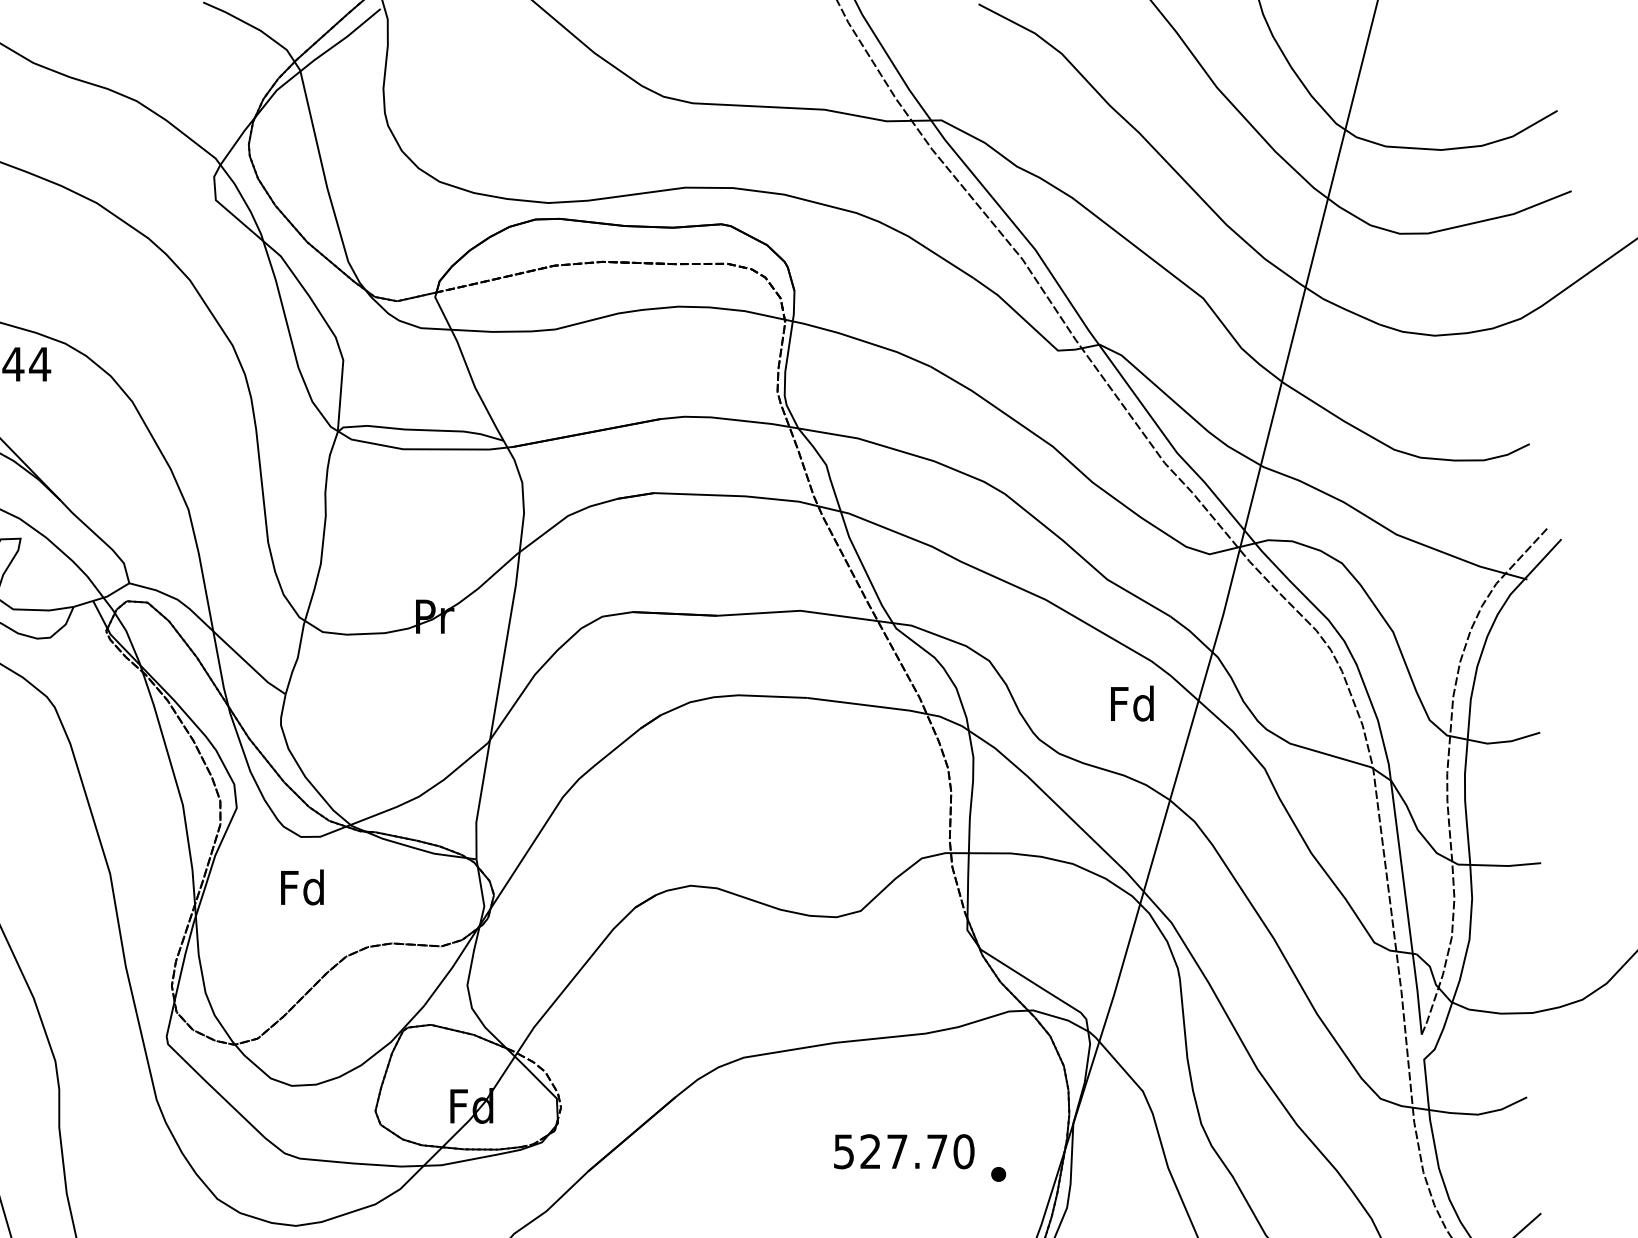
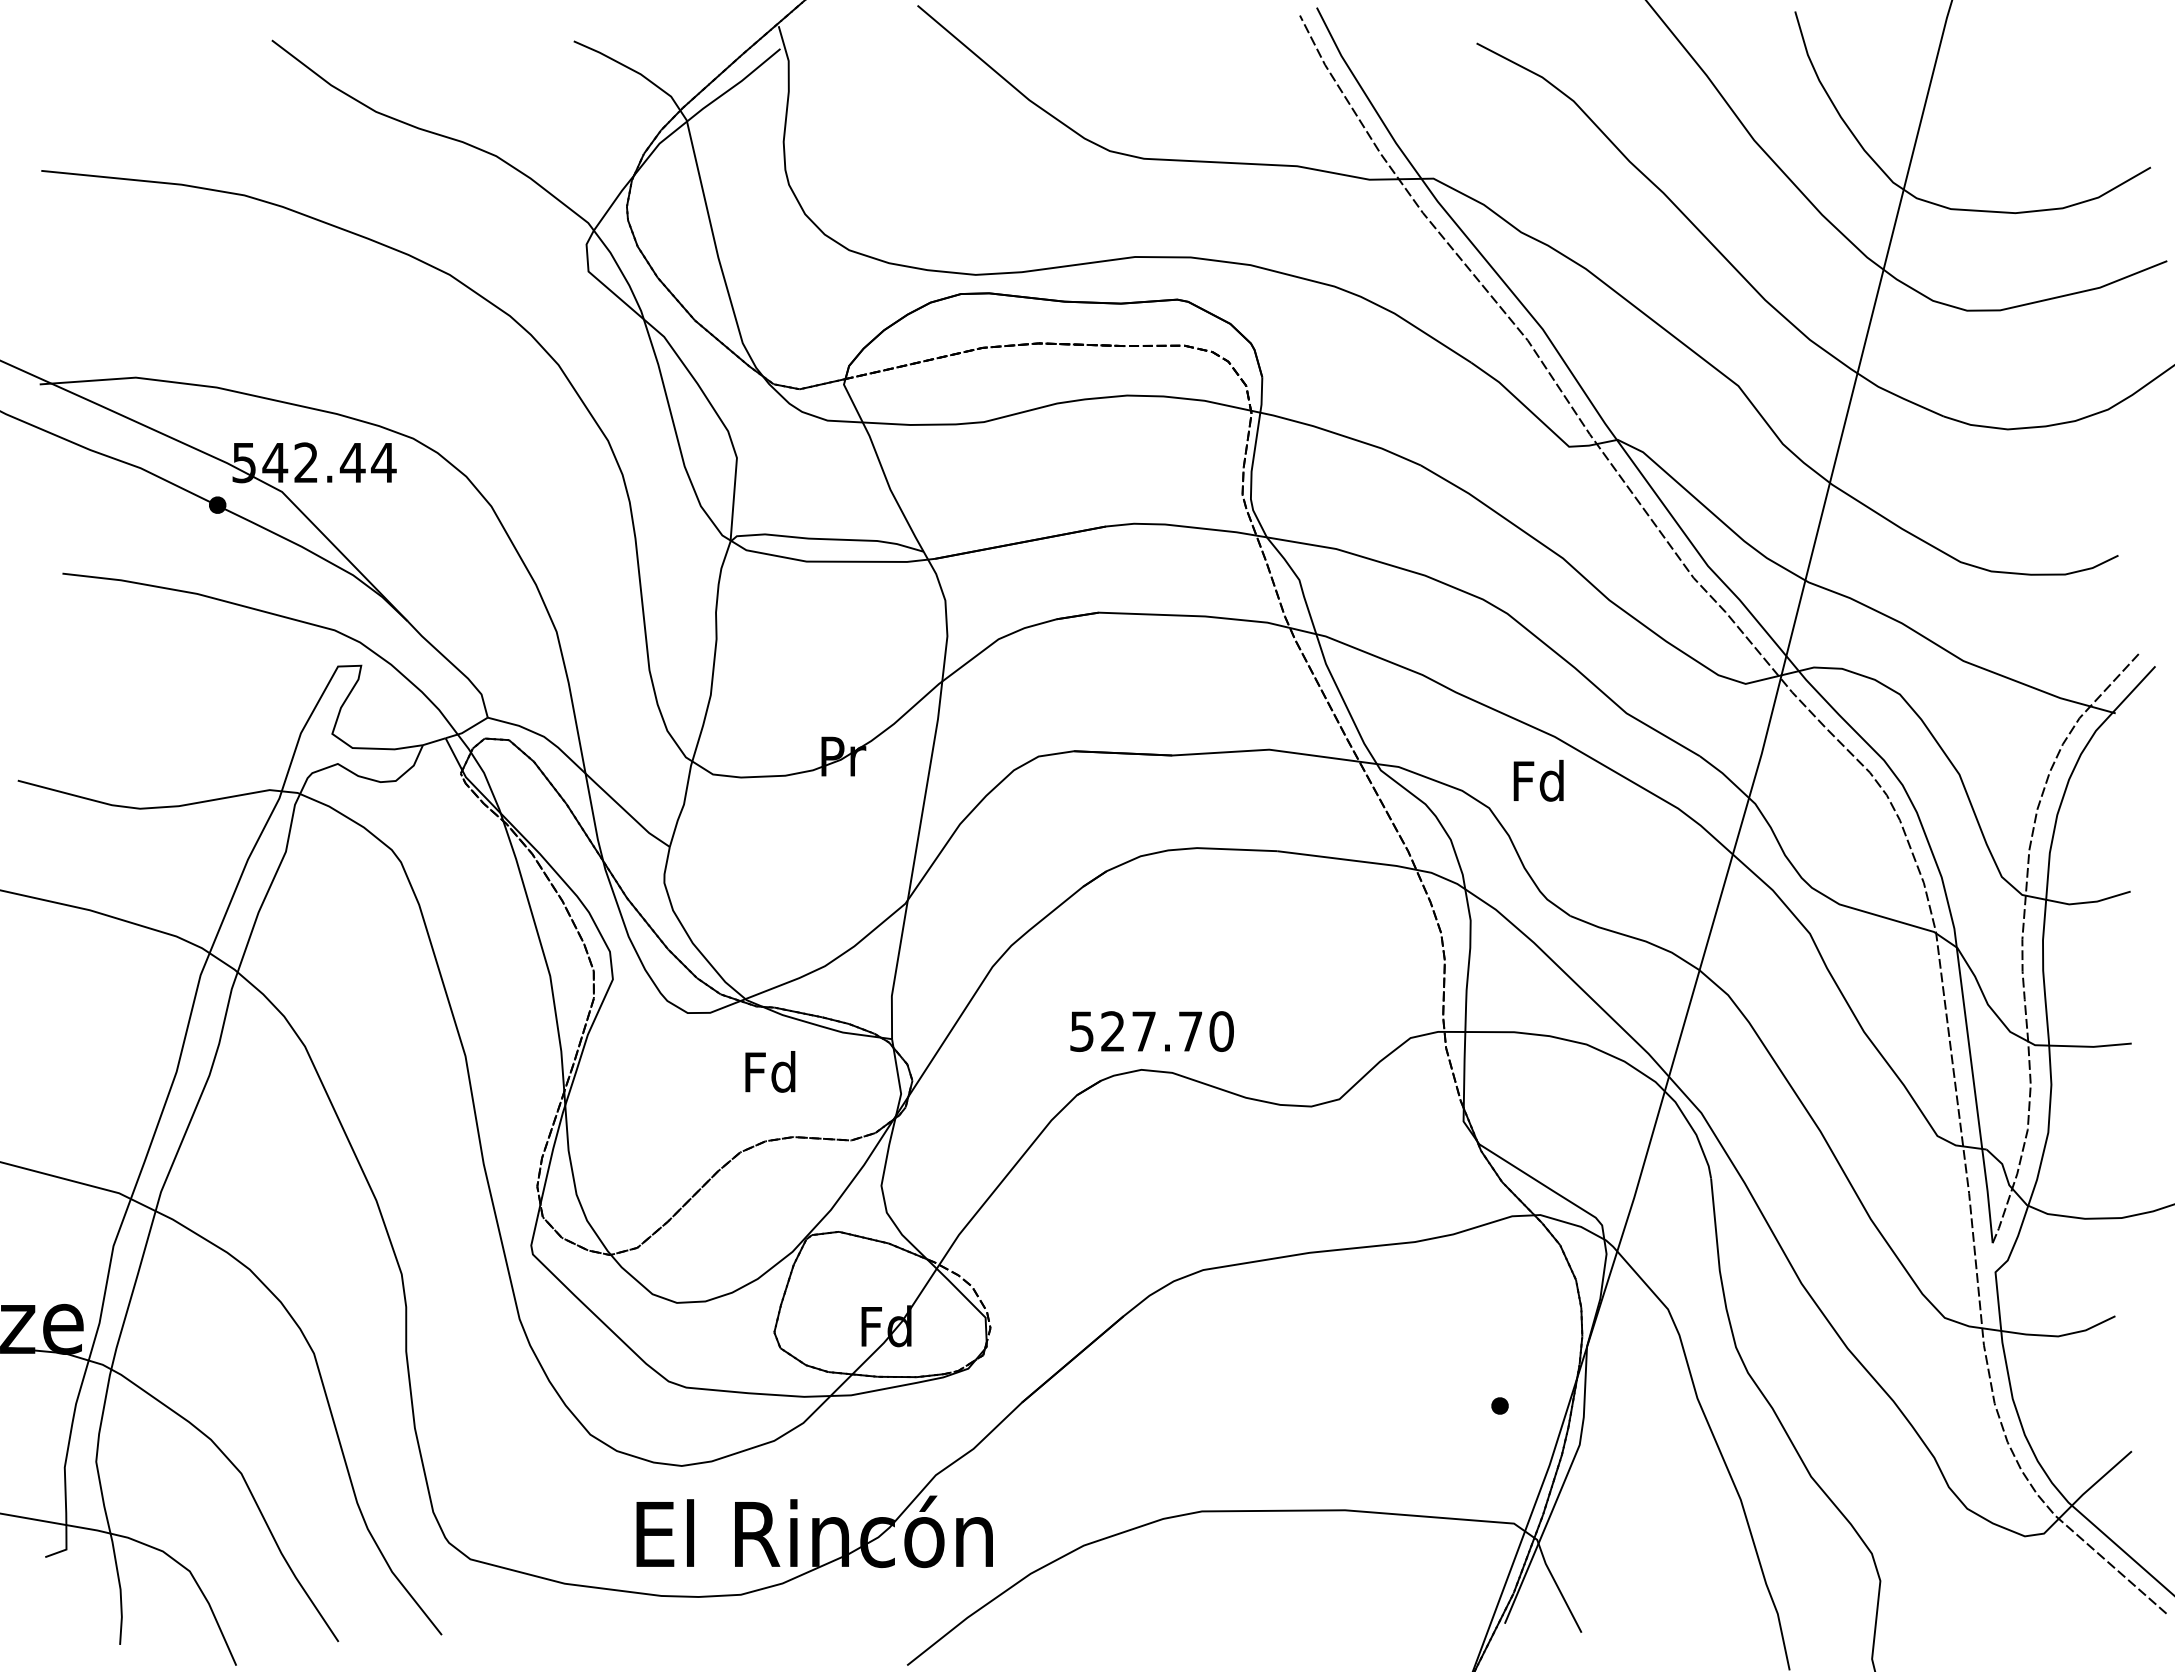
text: (1132, 703) -> (1538, 780), moved
text: (302, 887) -> (770, 1071), moved
text: (903, 1151) -> (1151, 1031), moved

